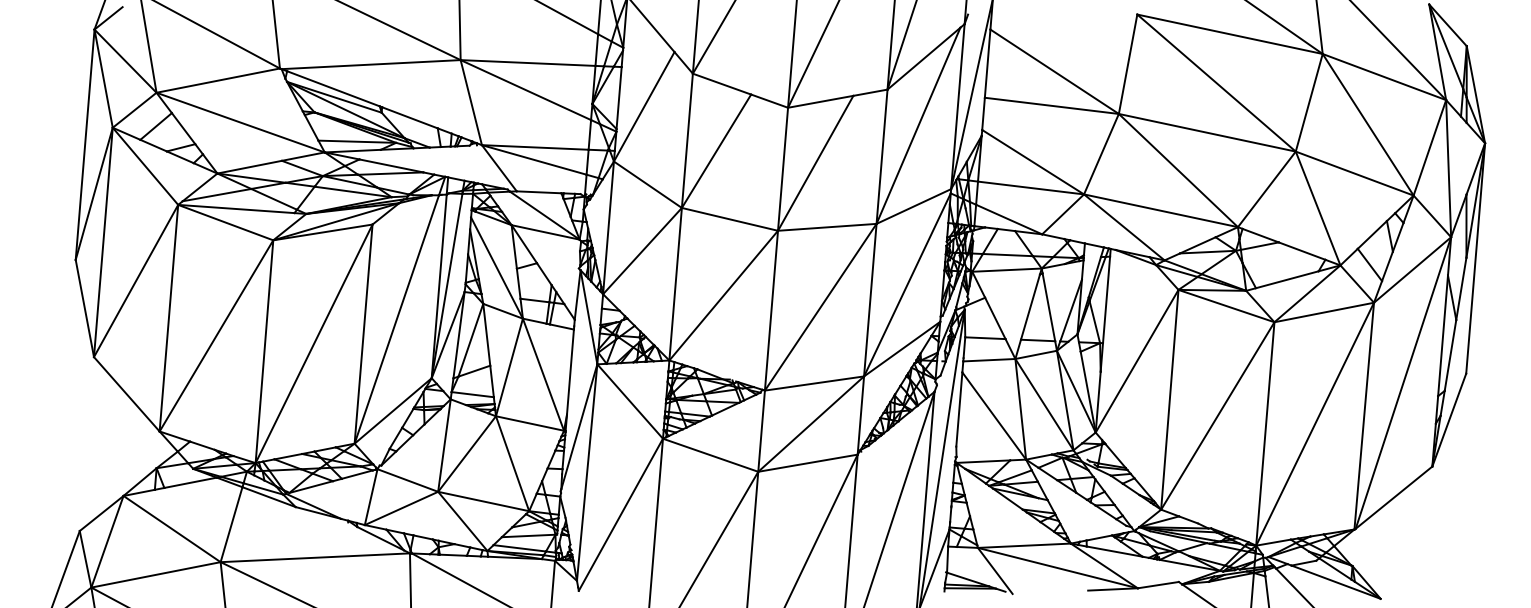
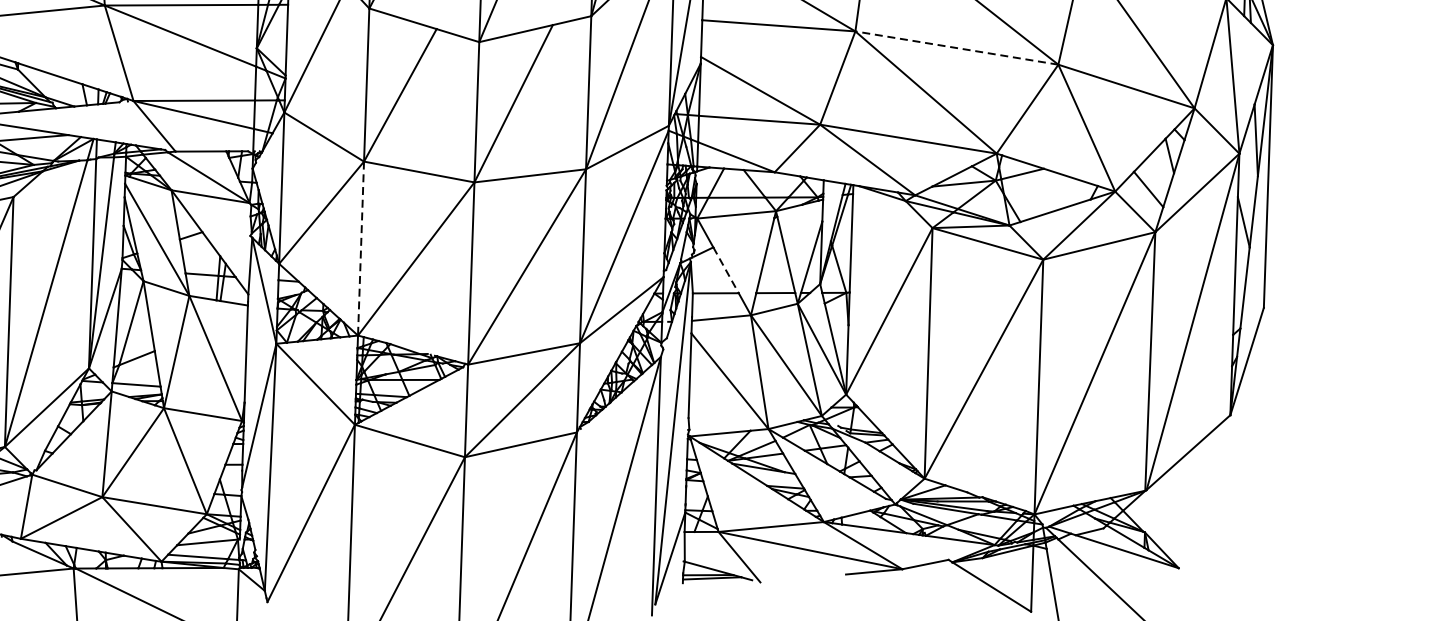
line: (1206, 132) -> (955, 47), solid -> dashed
line: (675, 284) -> (360, 248), solid -> dashed
line: (995, 318) -> (726, 270), solid -> dashed

